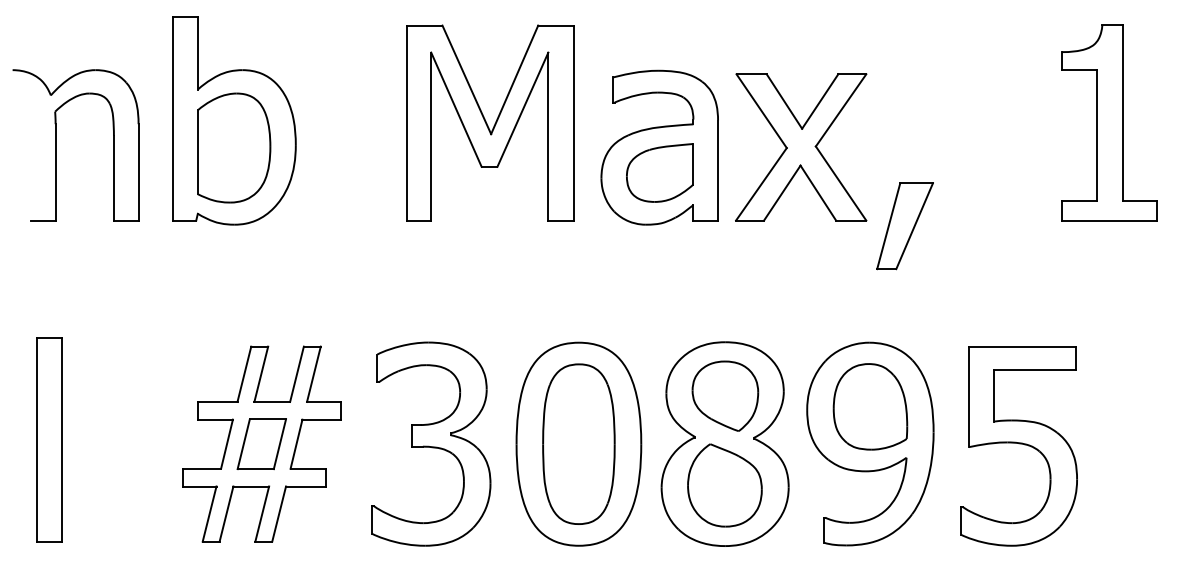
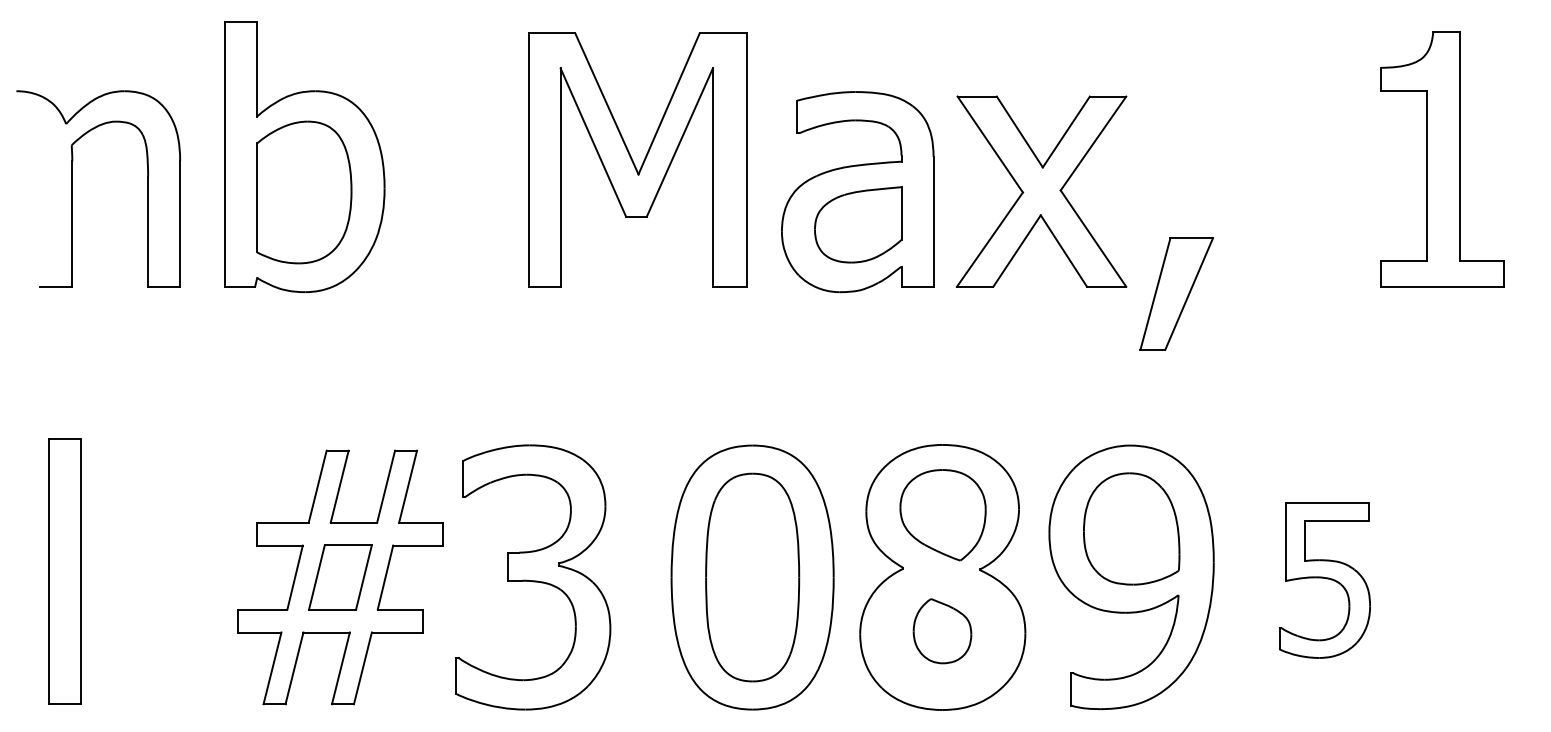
part: (431, 443) -> (533, 576), moved
part: (1018, 446) -> (1324, 580), size x0.6
part: (724, 485) -> (941, 631), size x0.6

